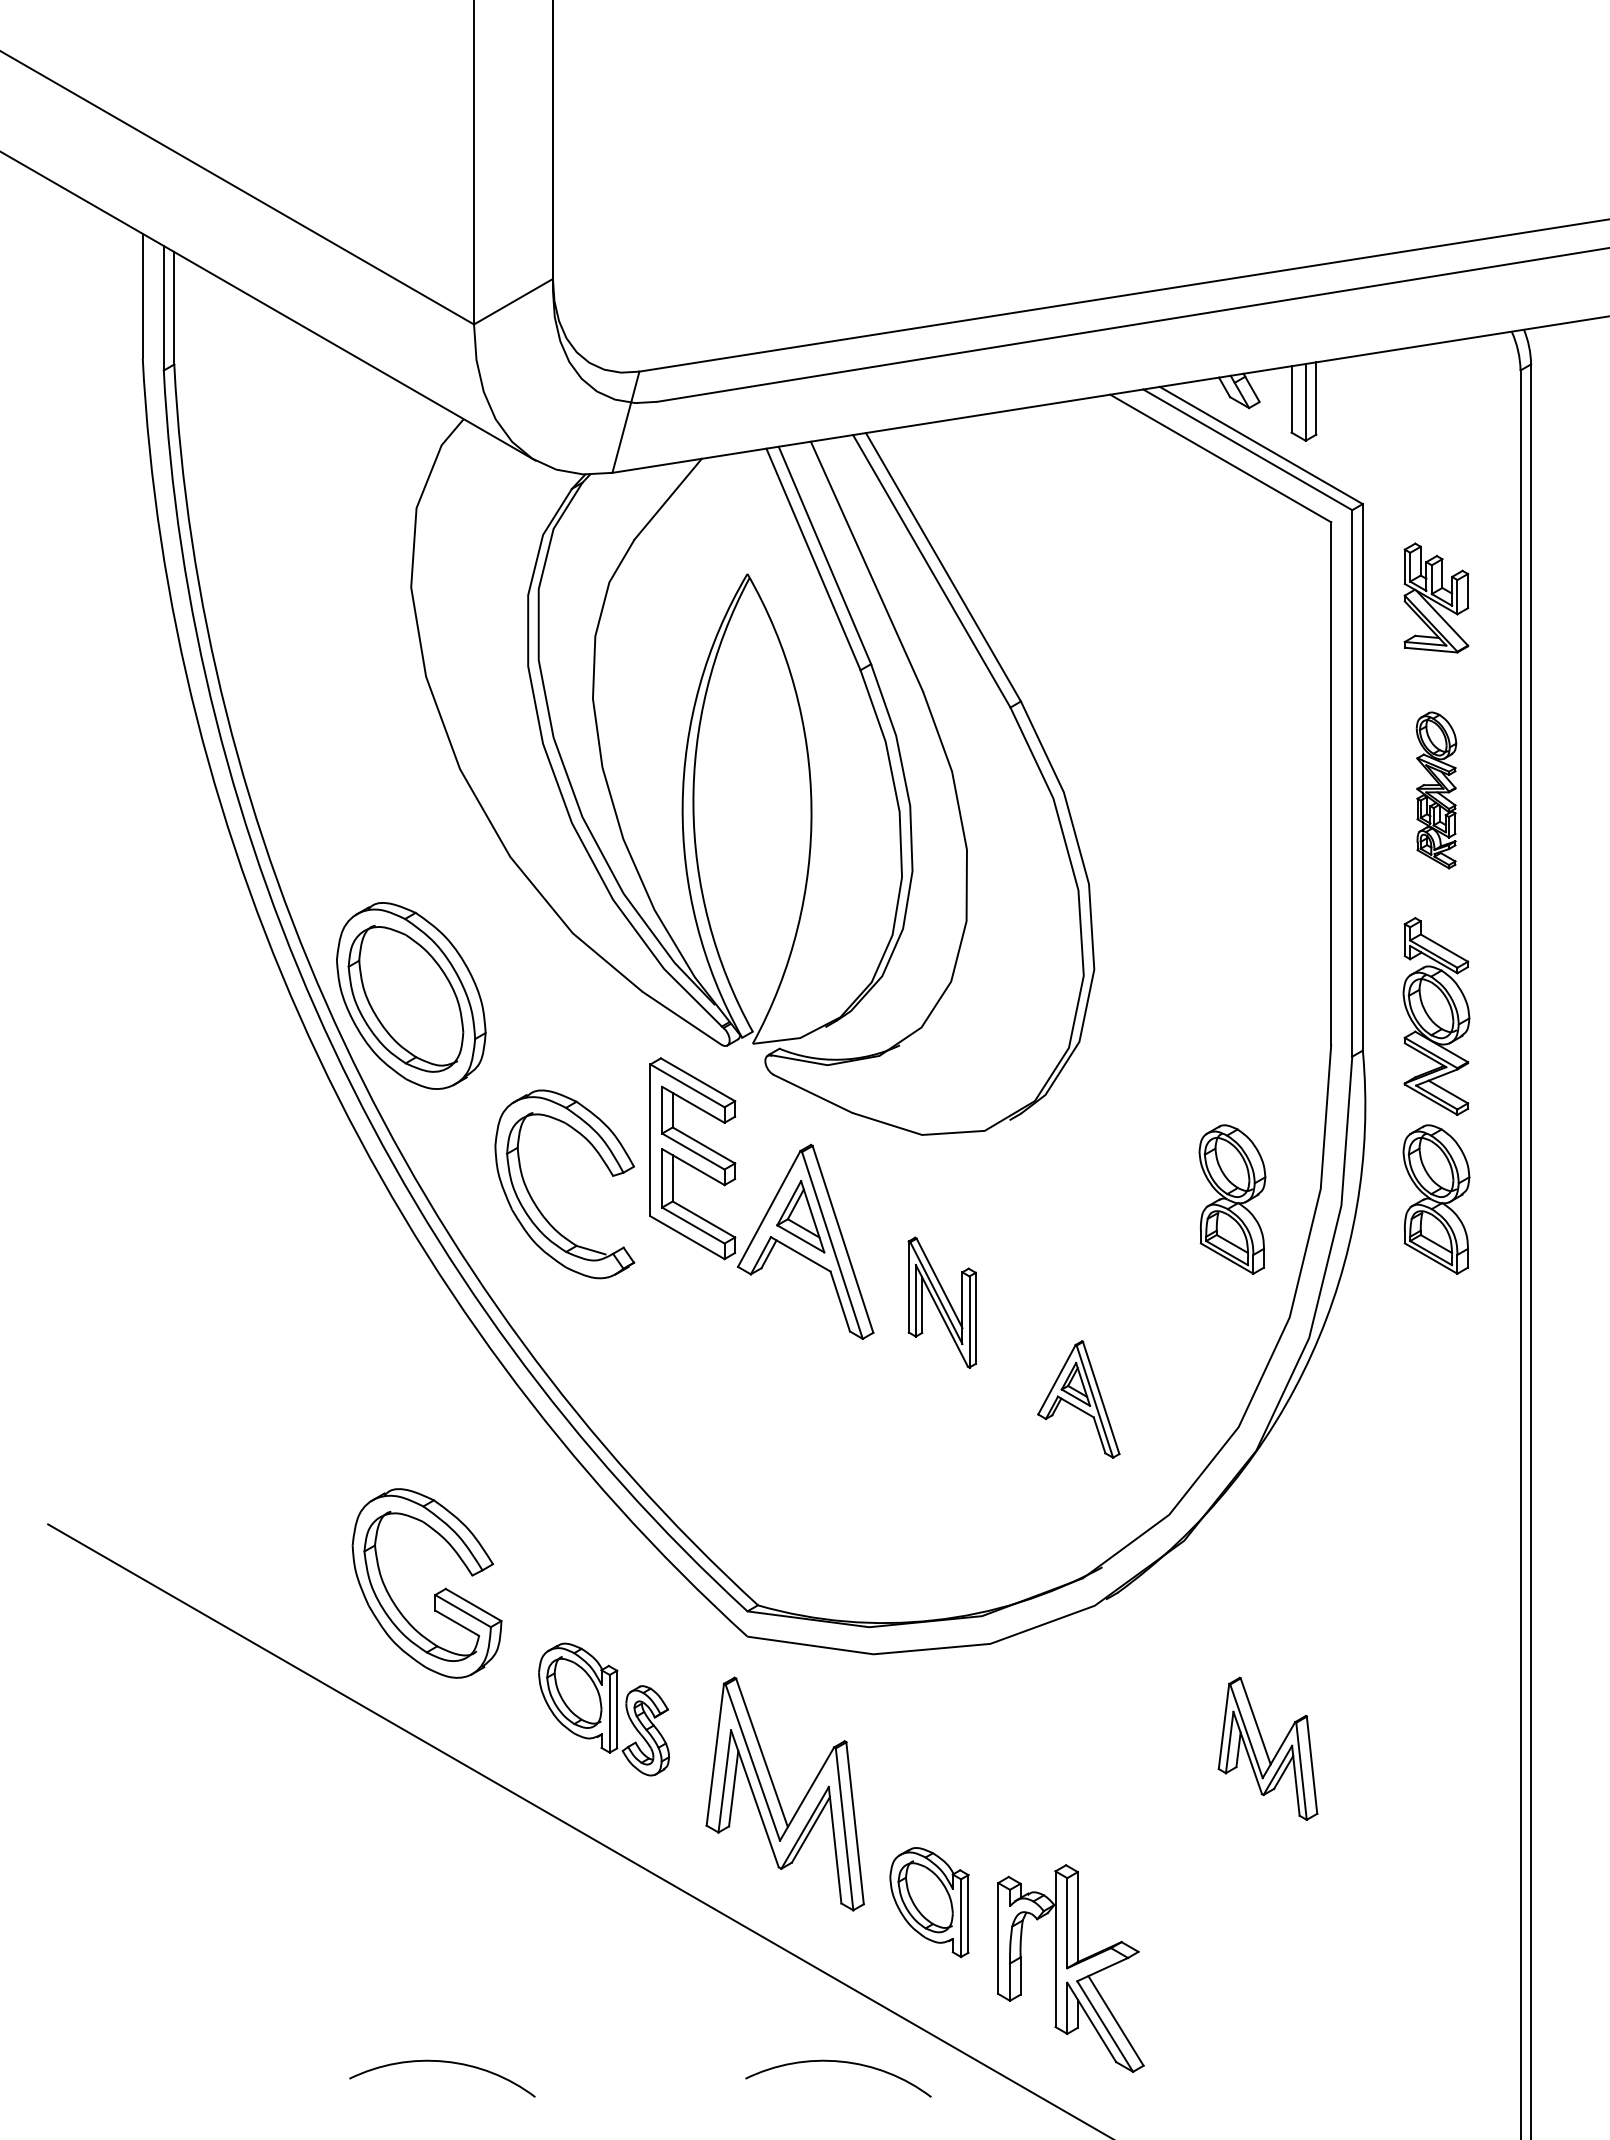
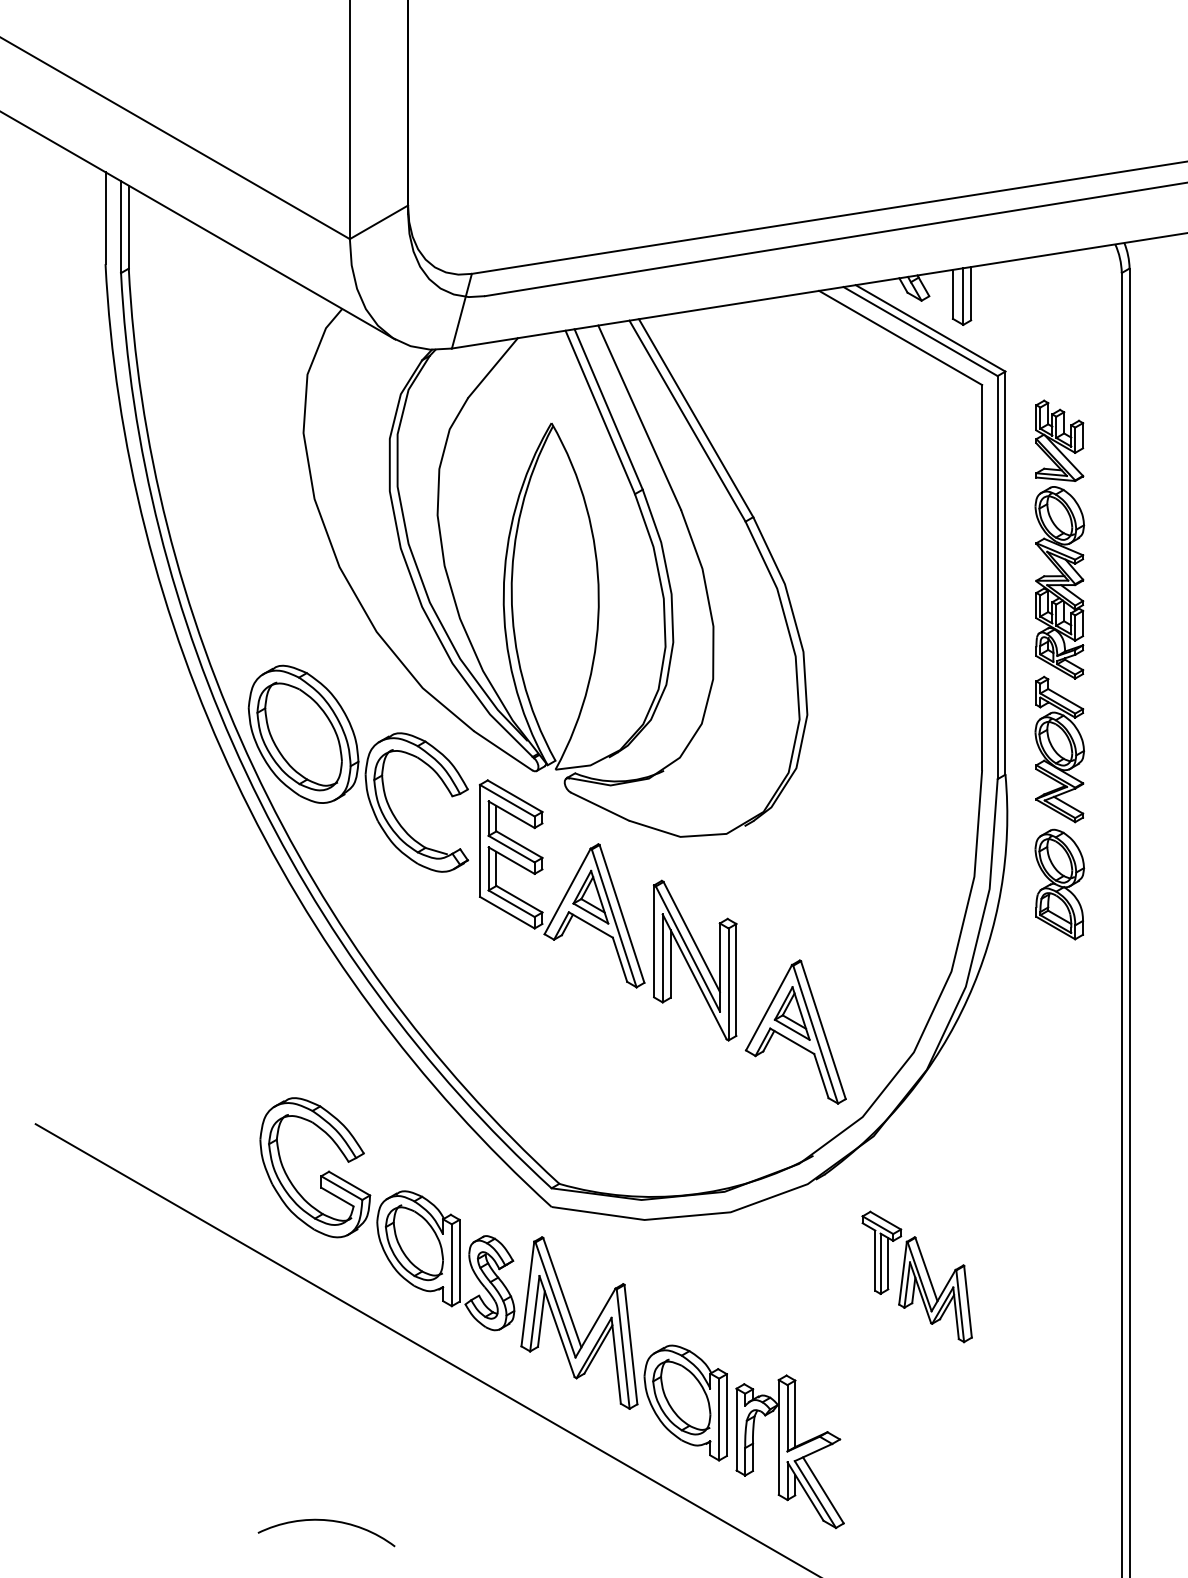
part: (1436, 790) -> (1059, 582), size x1.67
part: (1232, 1199) -> (909, 884), removed
part: (535, 1202) -> (395, 815), moved
part: (942, 1302) -> (695, 960), size x1.67
part: (1078, 1399) -> (795, 1032), size x1.67
part: (1195, 1698) -> (882, 1252), added
part: (603, 1709) -> (445, 1260), size x1.43
part: (929, 1902) -> (685, 1403), size x1.43
arc: (838, 2062) -> (618, 1521), removed

